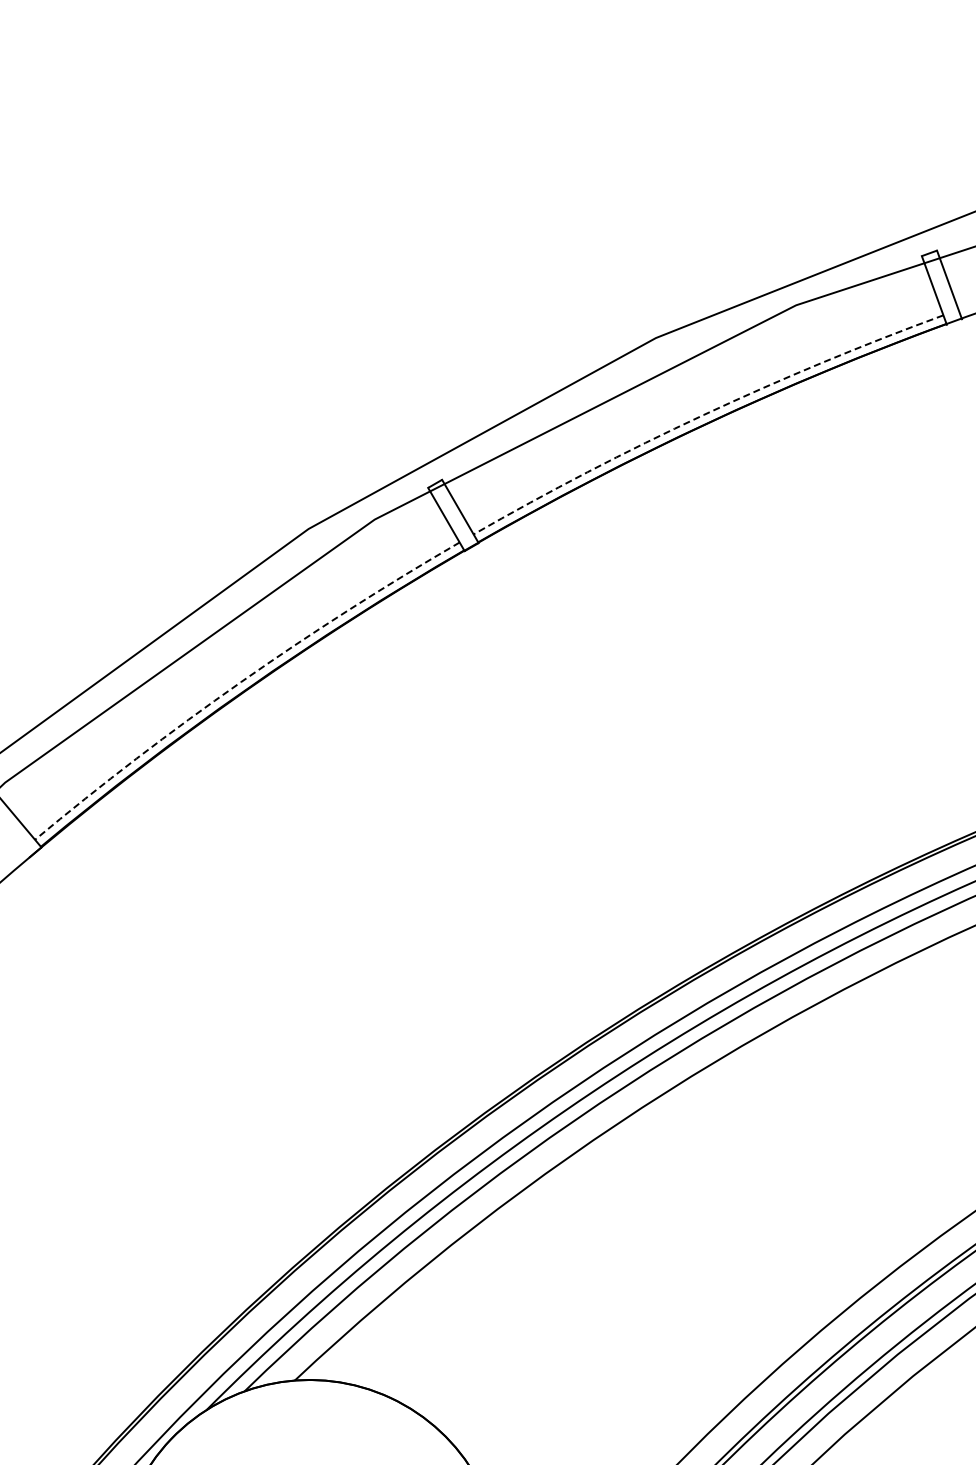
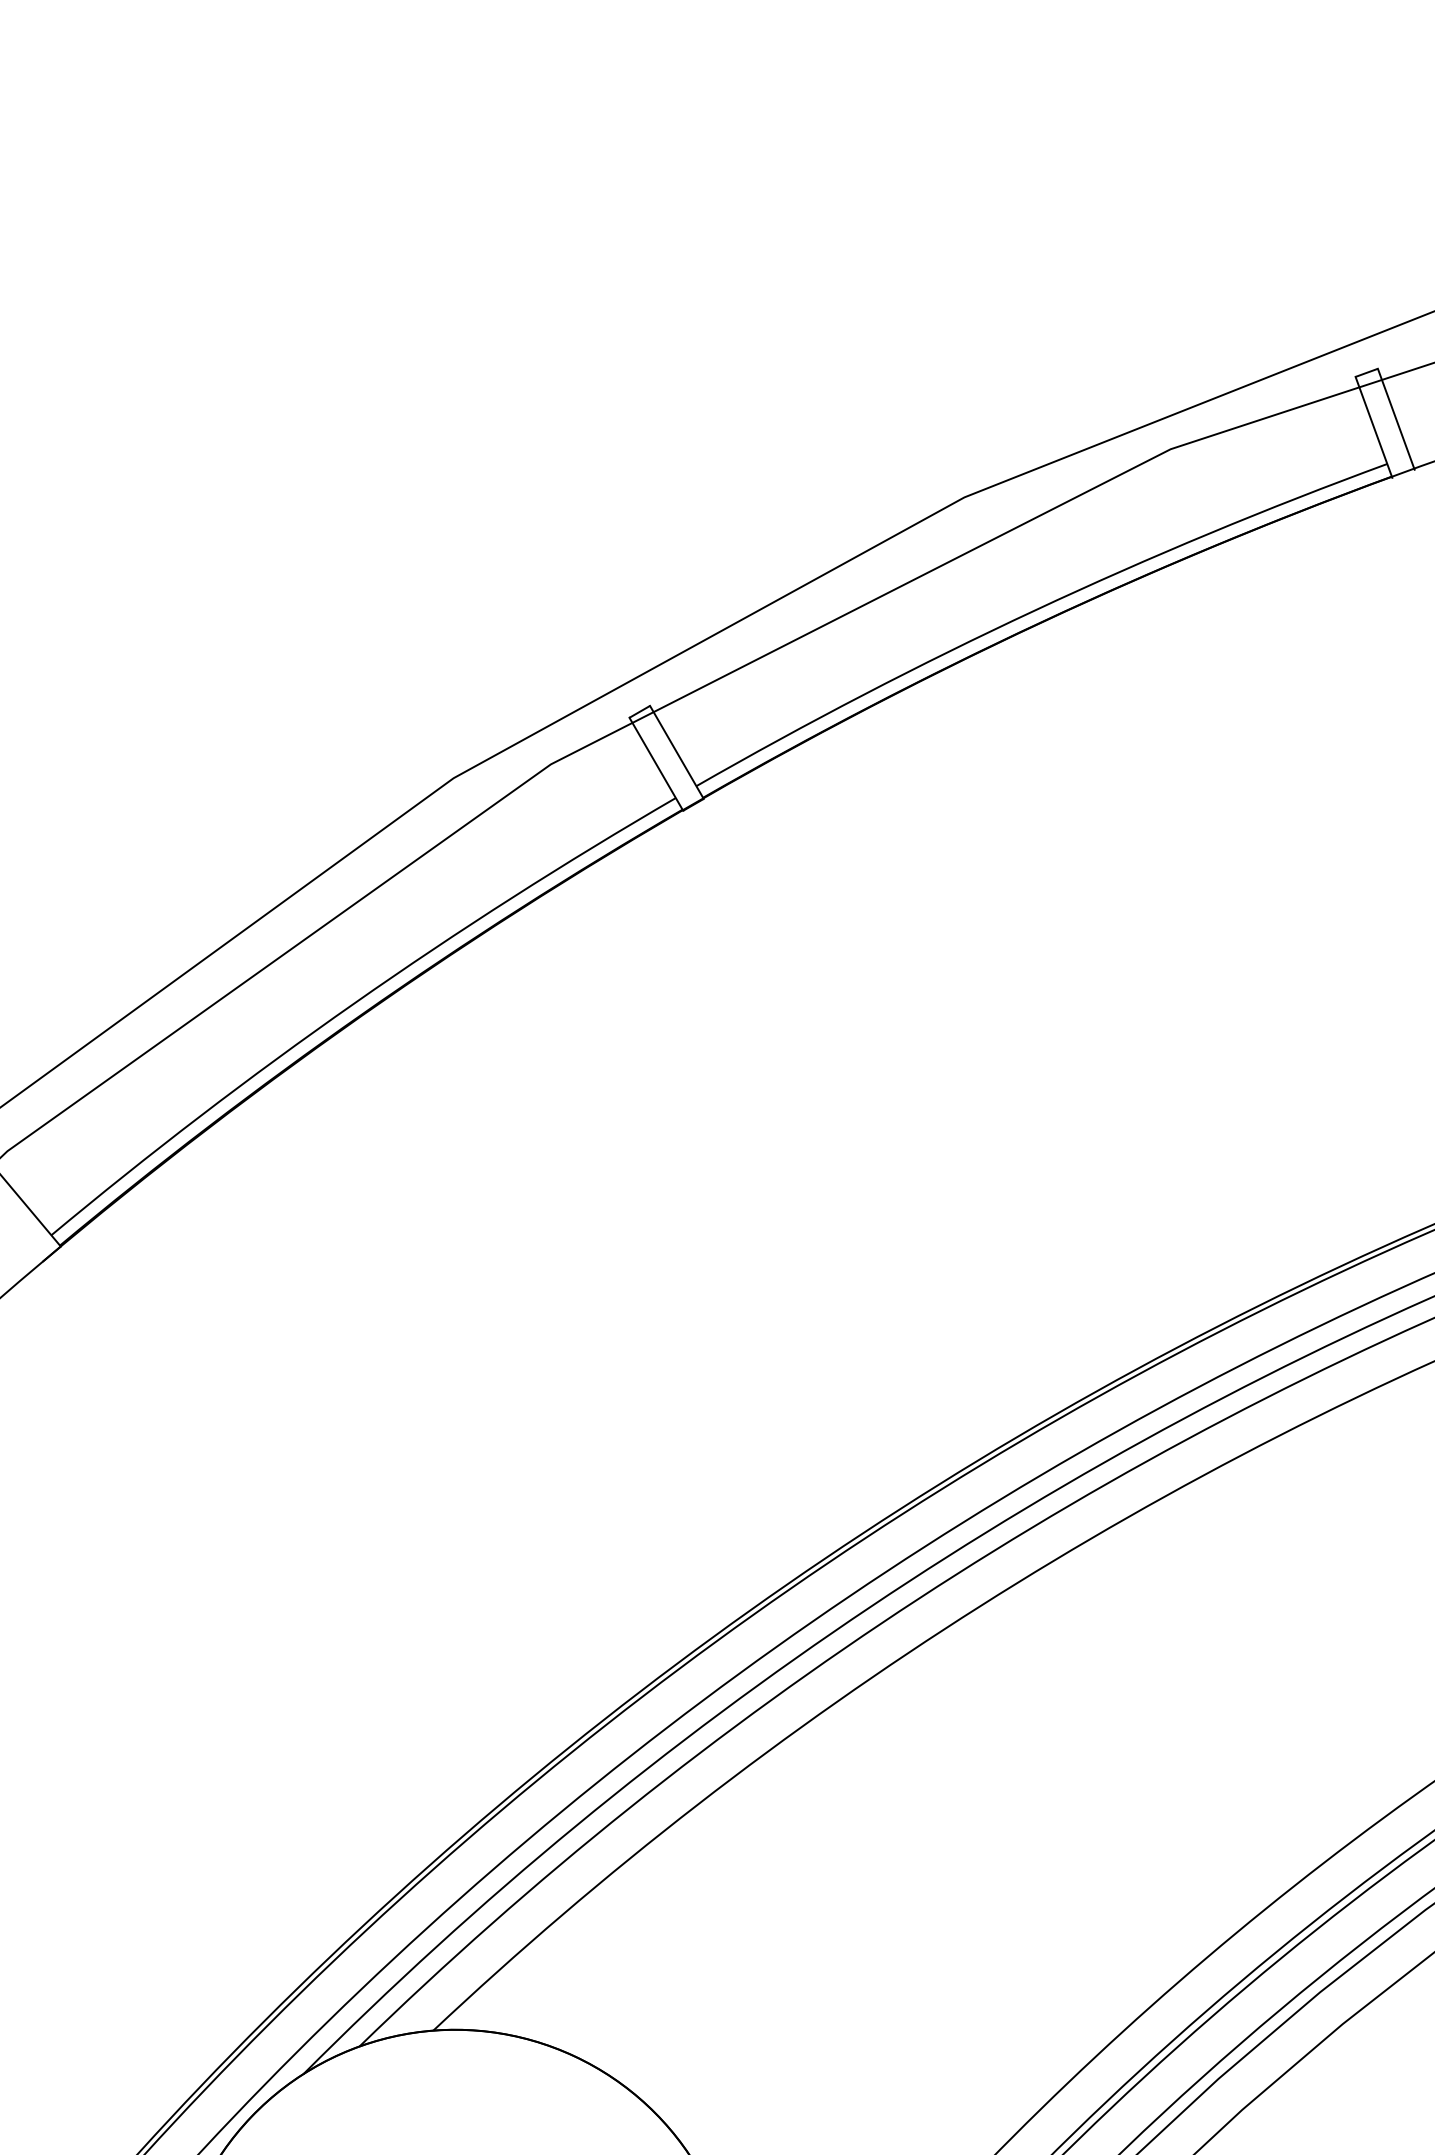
arc: (703, 414) -> (1034, 609), dashed -> solid
arc: (241, 682) -> (354, 1003), dashed -> solid

